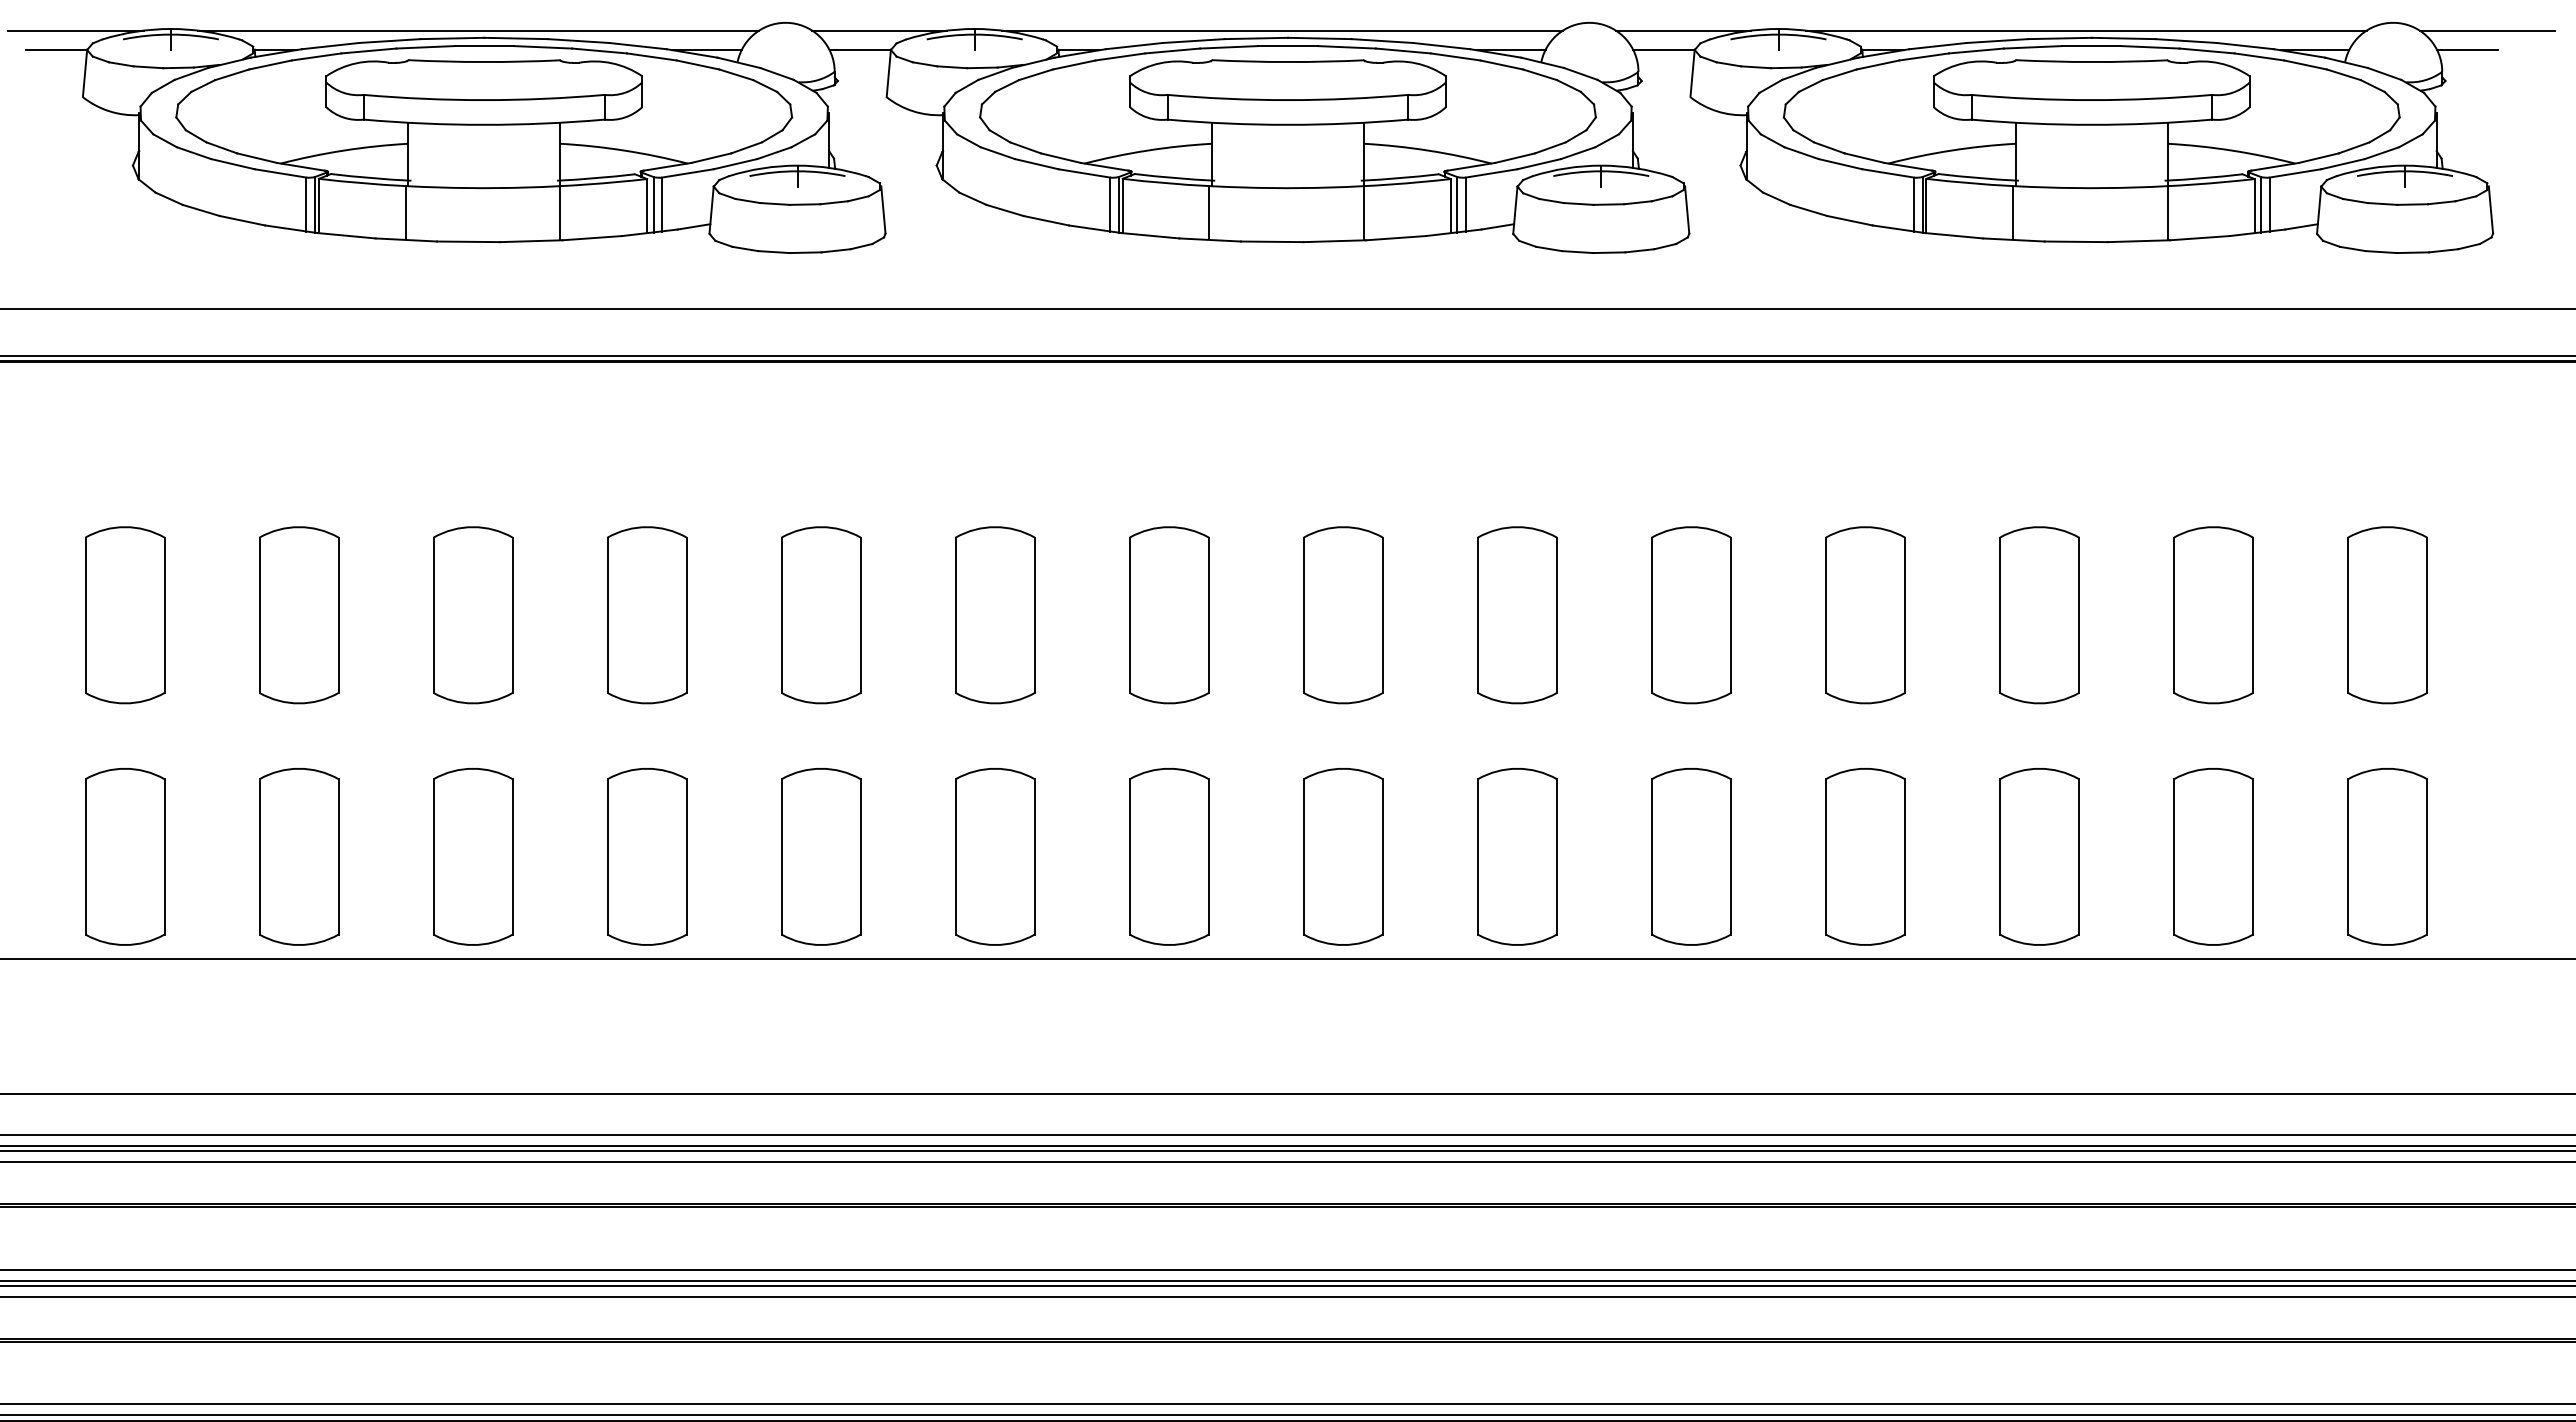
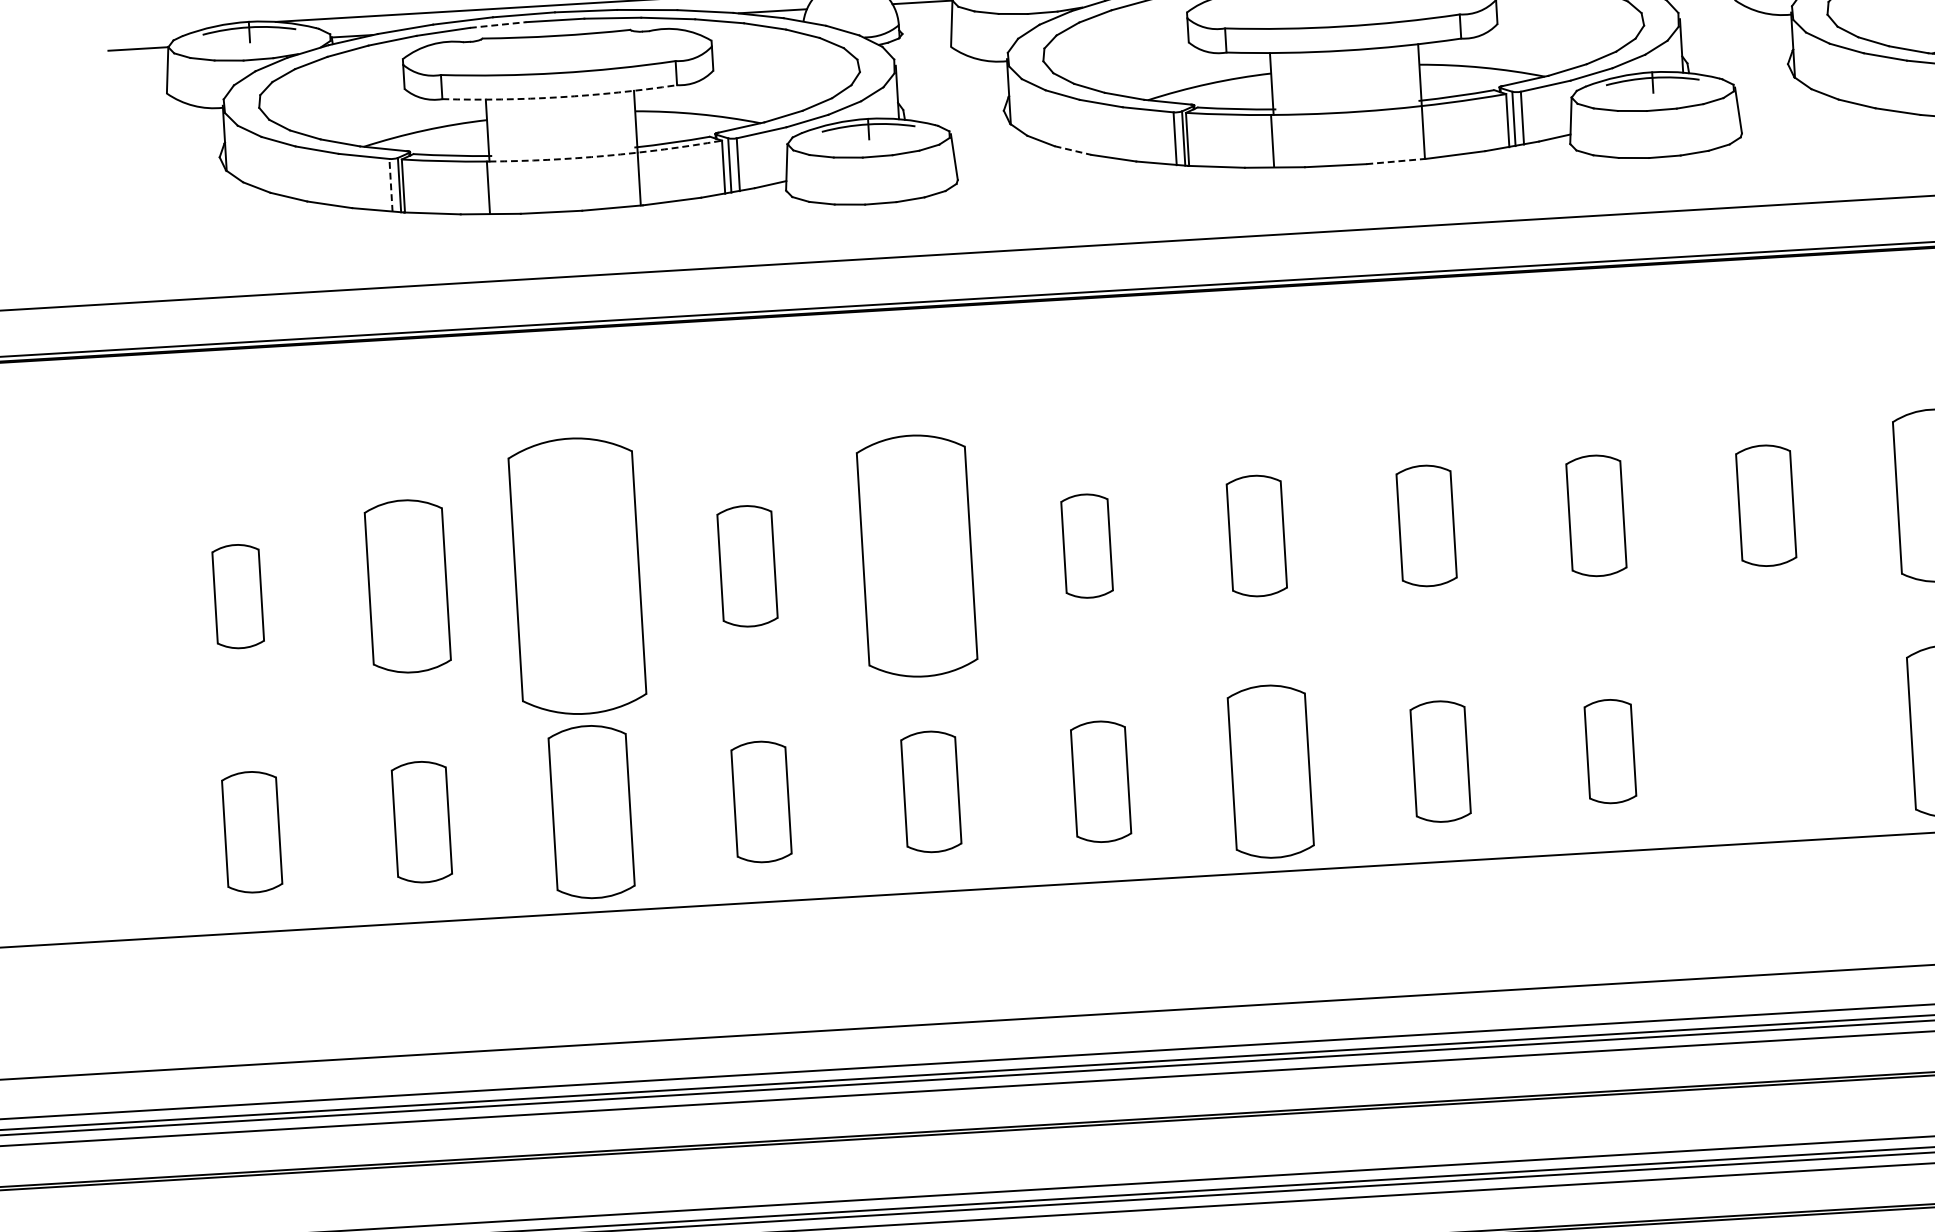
line: (75, 30) -> (155, 28), removed
line: (425, 47) -> (498, 25), solid -> dashed
arc: (484, 124) -> (560, 96), solid -> dashed
arc: (527, 187) -> (605, 155), solid -> dashed
line: (306, 204) -> (391, 185), solid -> dashed
line: (1005, 210) -> (1073, 150), solid -> dashed
line: (1335, 241) -> (1397, 161), solid -> dashed
part: (125, 615) -> (238, 596), size x0.6
part: (473, 615) -> (578, 576), size x1.6
part: (647, 615) -> (747, 566), size x0.7
part: (821, 615) -> (917, 556), size x1.4
part: (995, 615) -> (1087, 546), size x0.6
part: (1169, 615) -> (1257, 536), size x0.7
part: (1343, 615) -> (1426, 526), size x0.7
part: (1517, 615) -> (1596, 516), size x0.7
part: (1691, 615) -> (1766, 505), size x0.7
part: (125, 856) -> (252, 831), size x0.7
part: (299, 856) -> (422, 821), size x0.7
part: (647, 856) -> (761, 801), size x0.7
part: (821, 856) -> (931, 791), size x0.7
part: (995, 856) -> (1101, 781), size x0.7
part: (1343, 856) -> (1440, 761), size x0.7
part: (1517, 856) -> (1610, 751), size x0.6
part: (1691, 856) -> (1780, 741), removed

